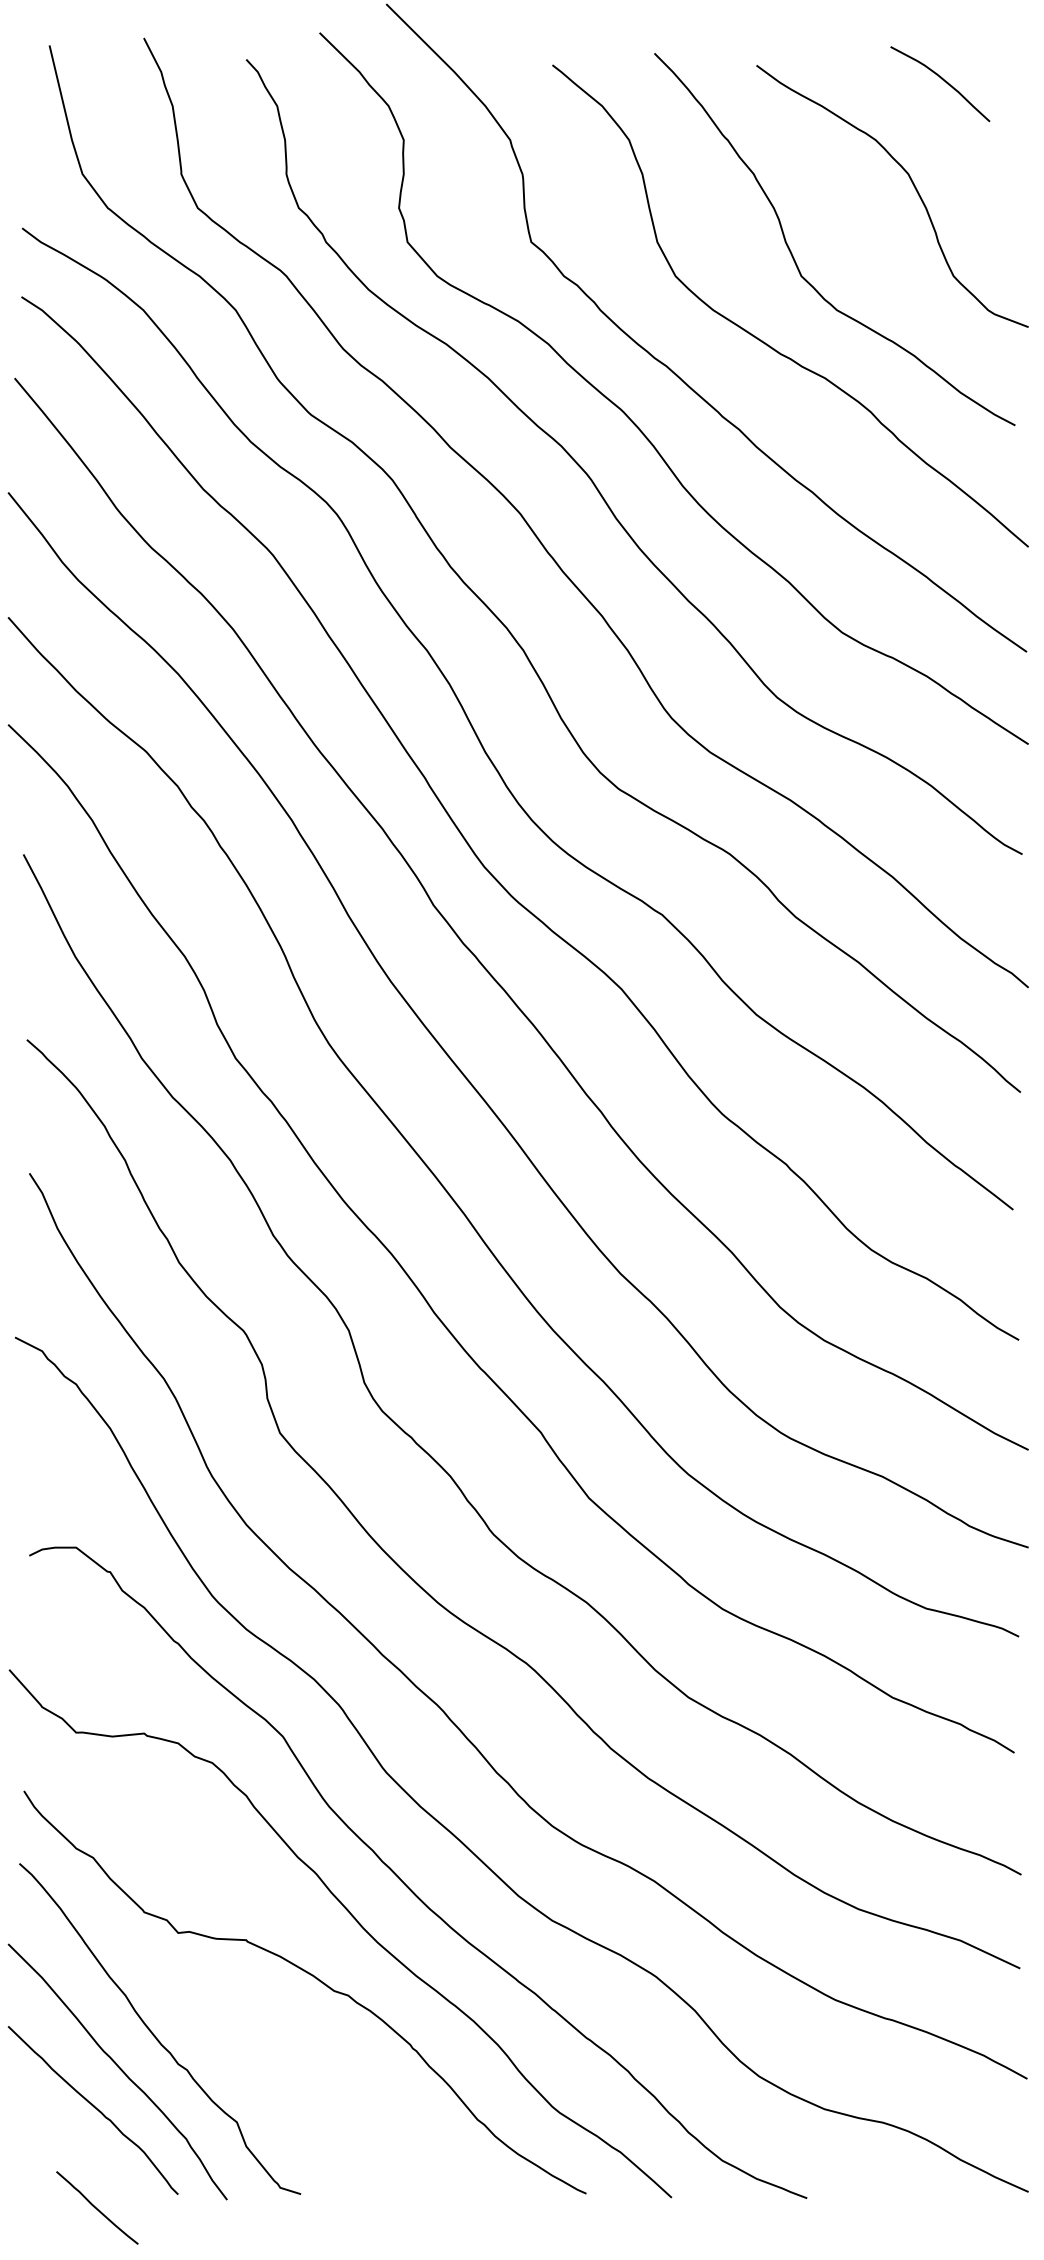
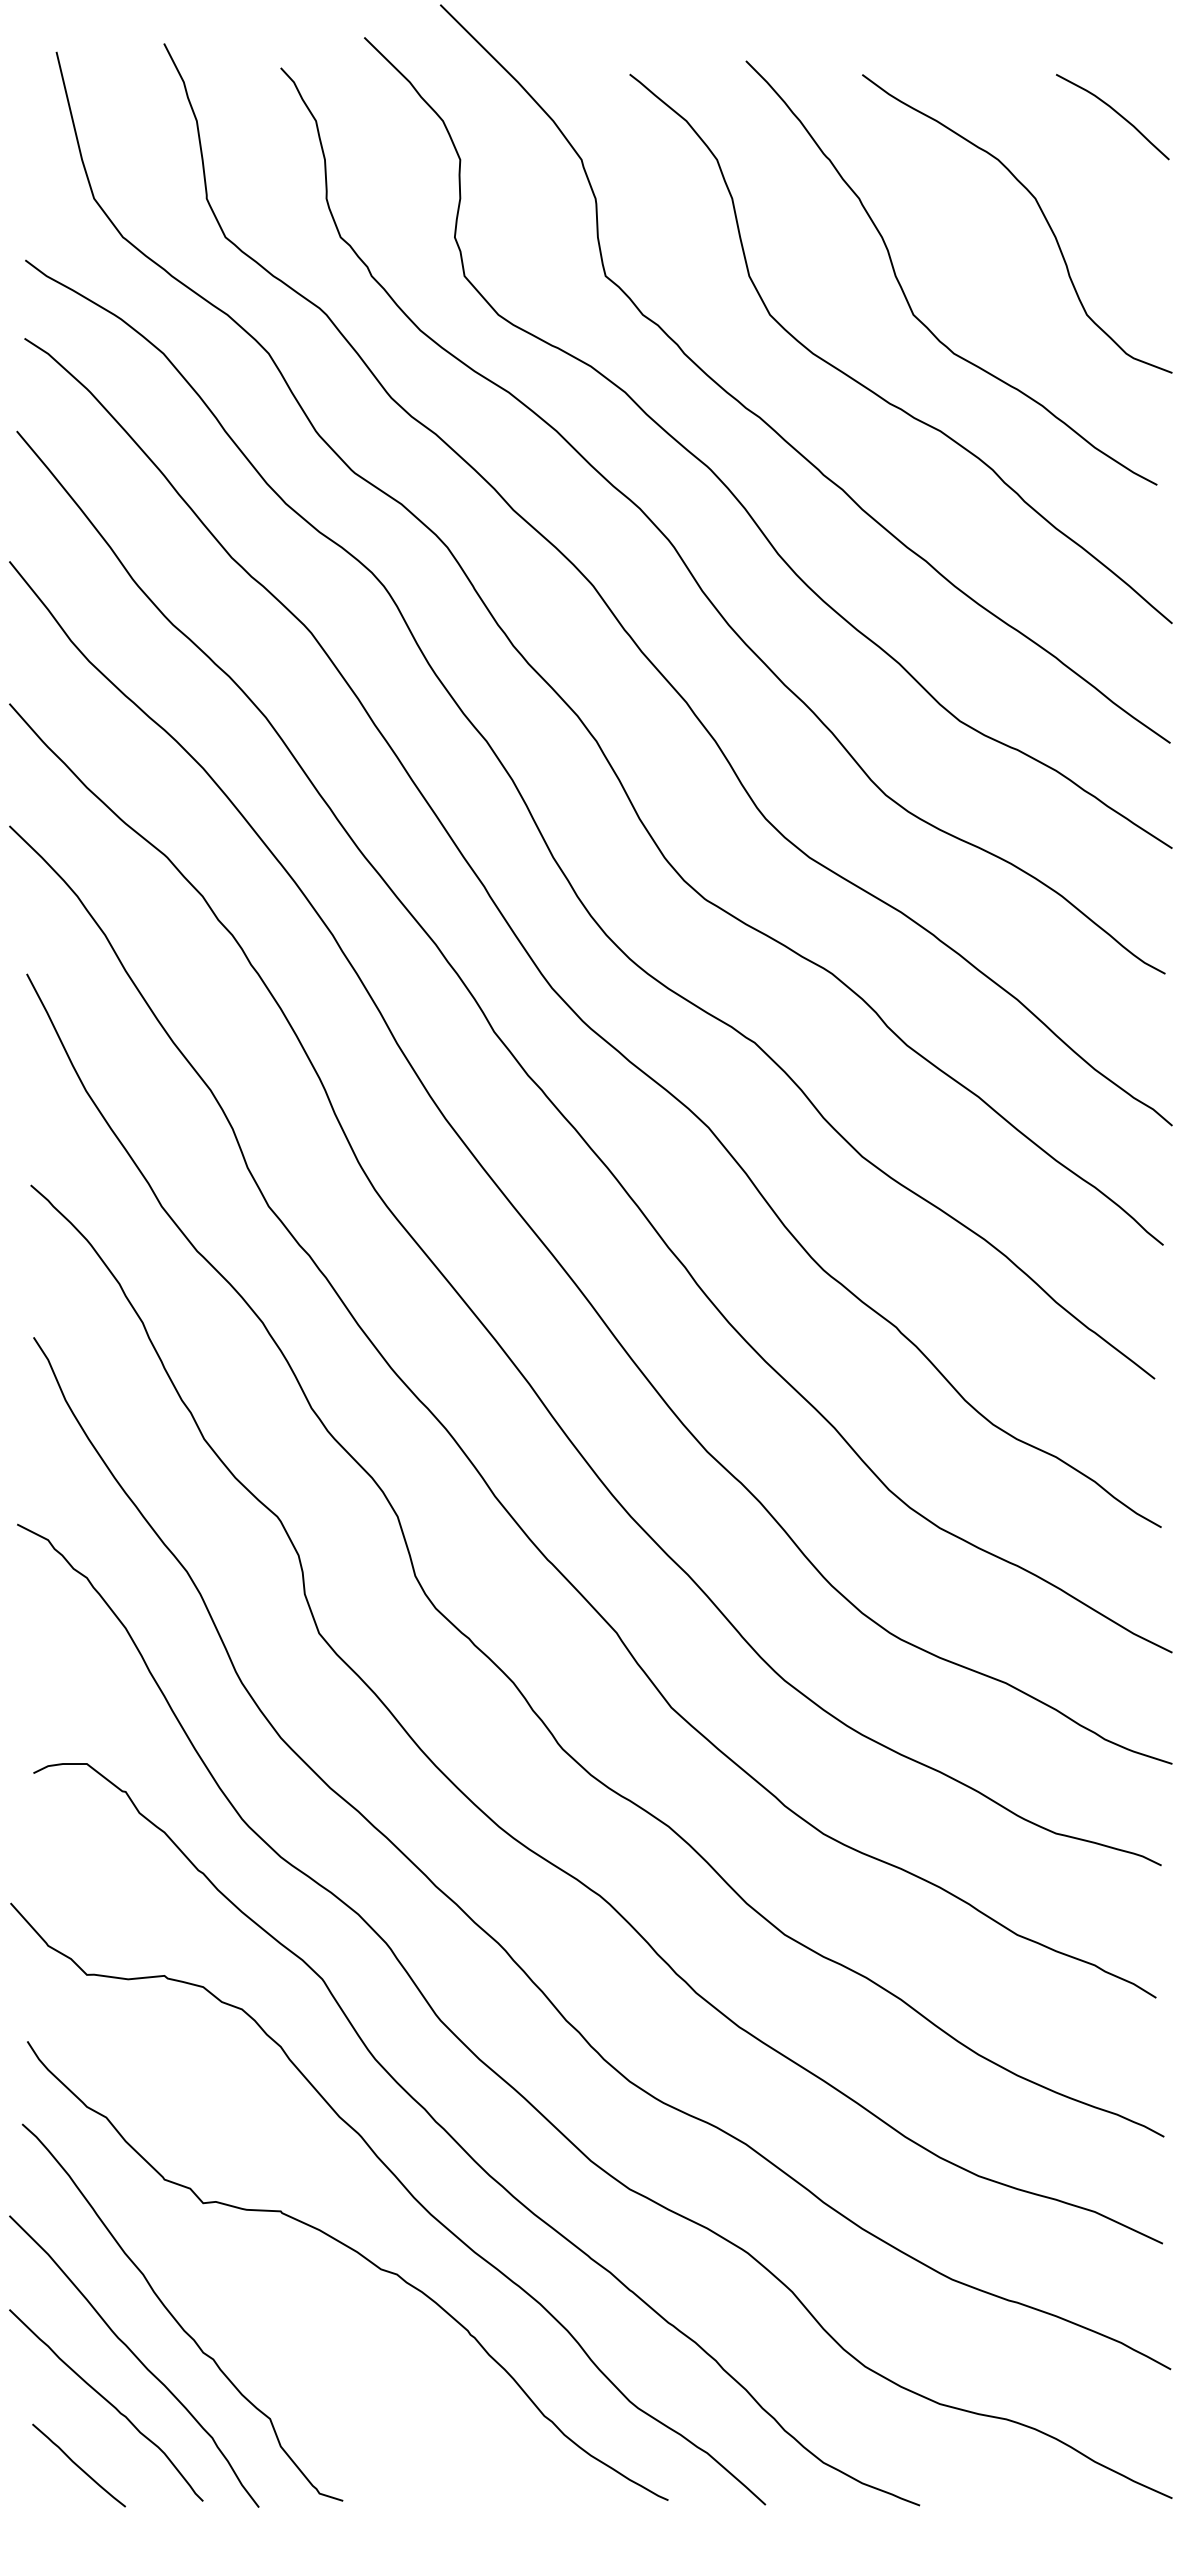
curve: (943, 81) -> (1116, 113), moved
curve: (96, 2207) -> (78, 2465), moved

